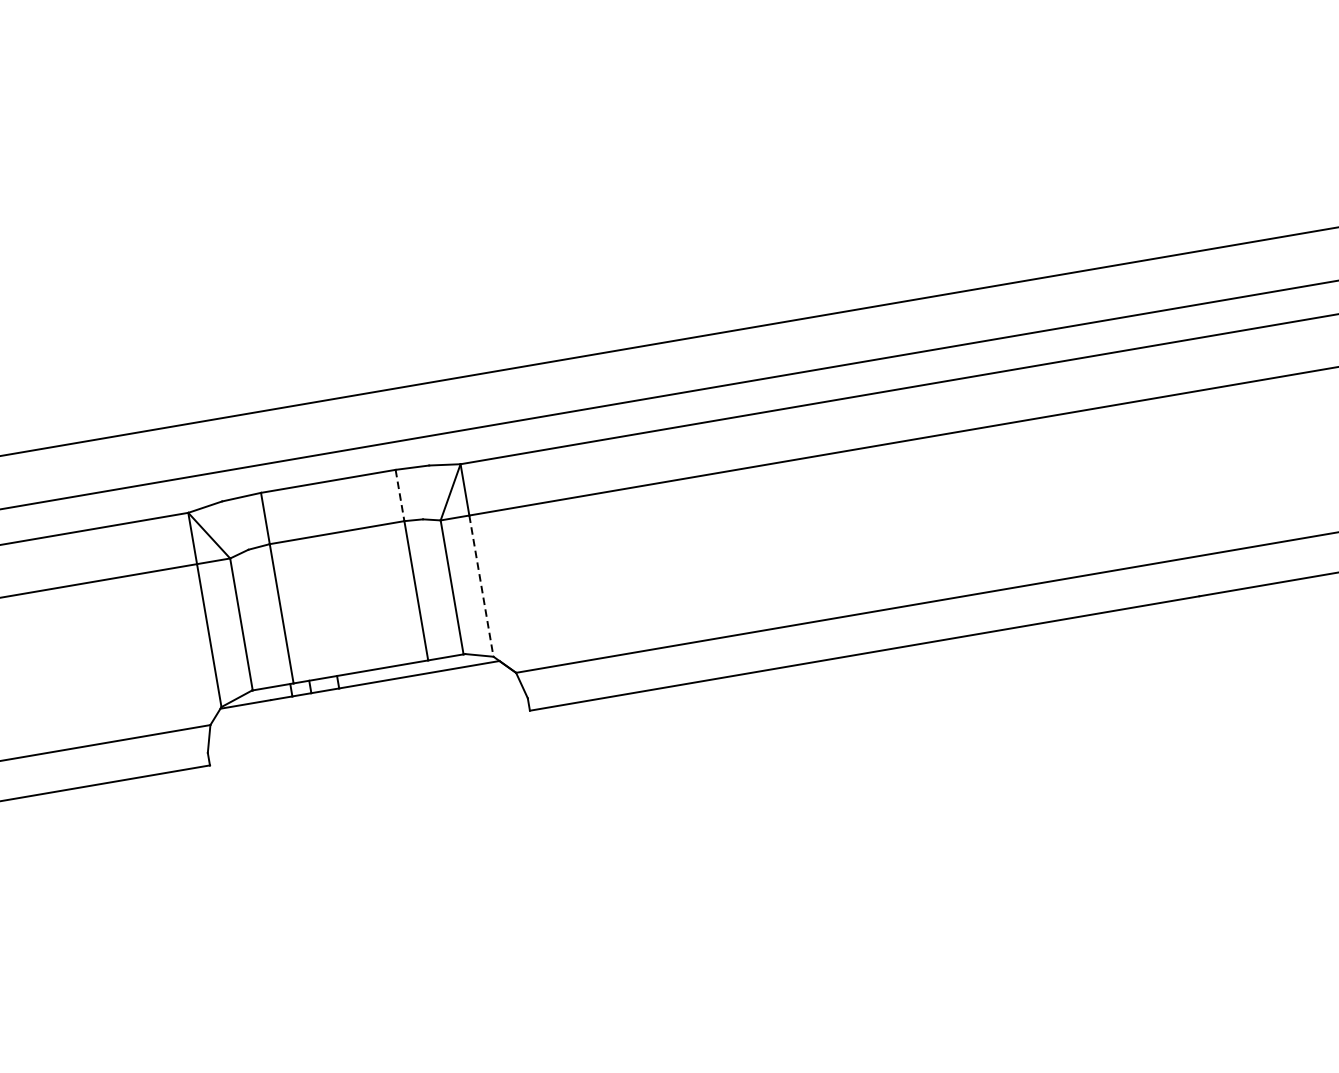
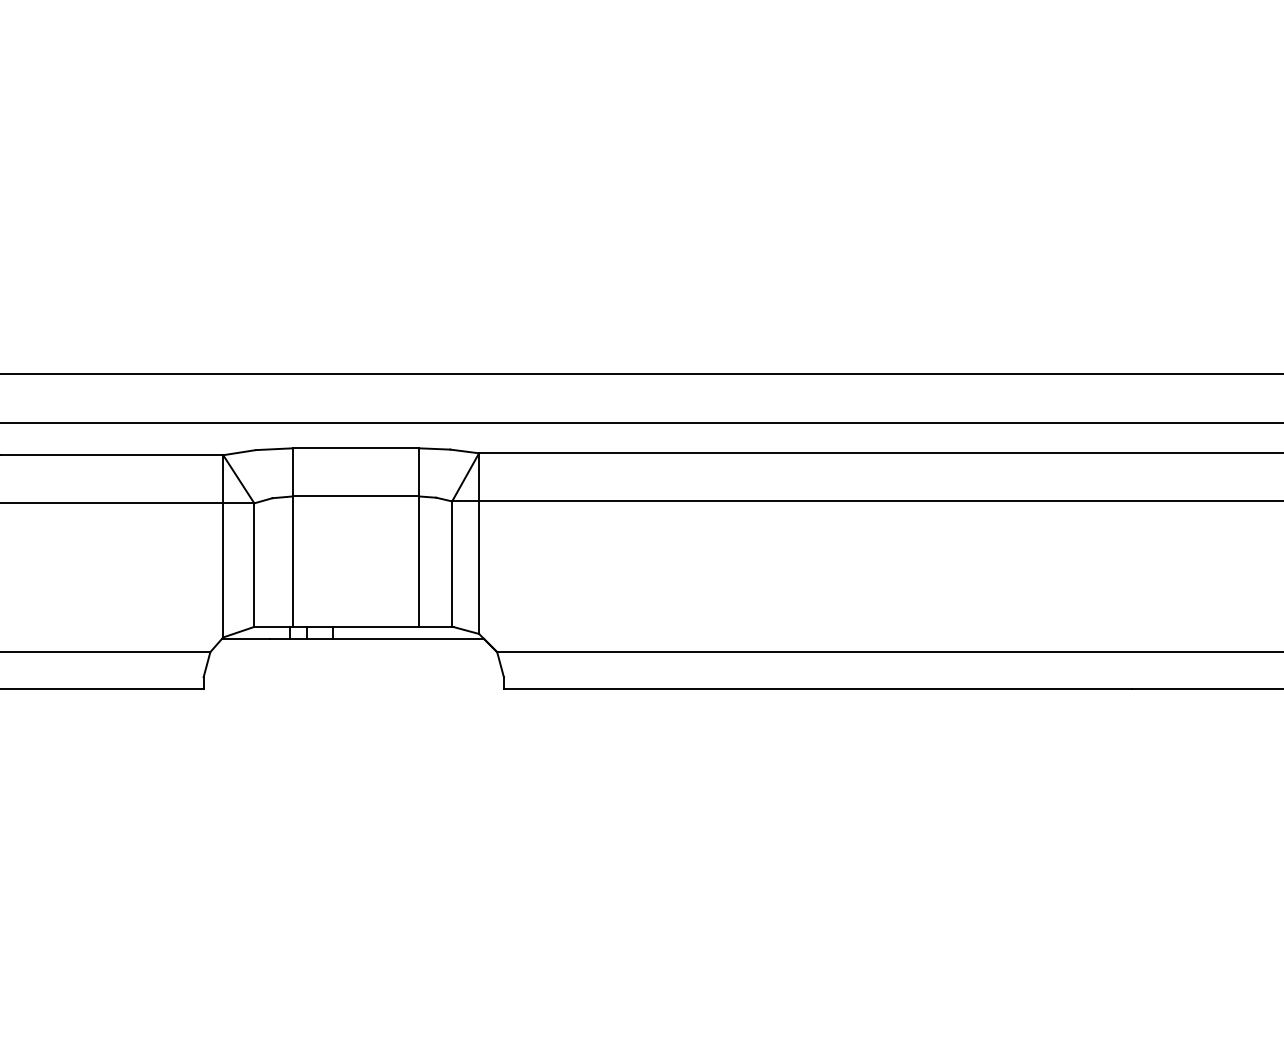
line: (399, 495) -> (418, 472), dashed -> solid
line: (482, 586) -> (479, 568), dashed -> solid

